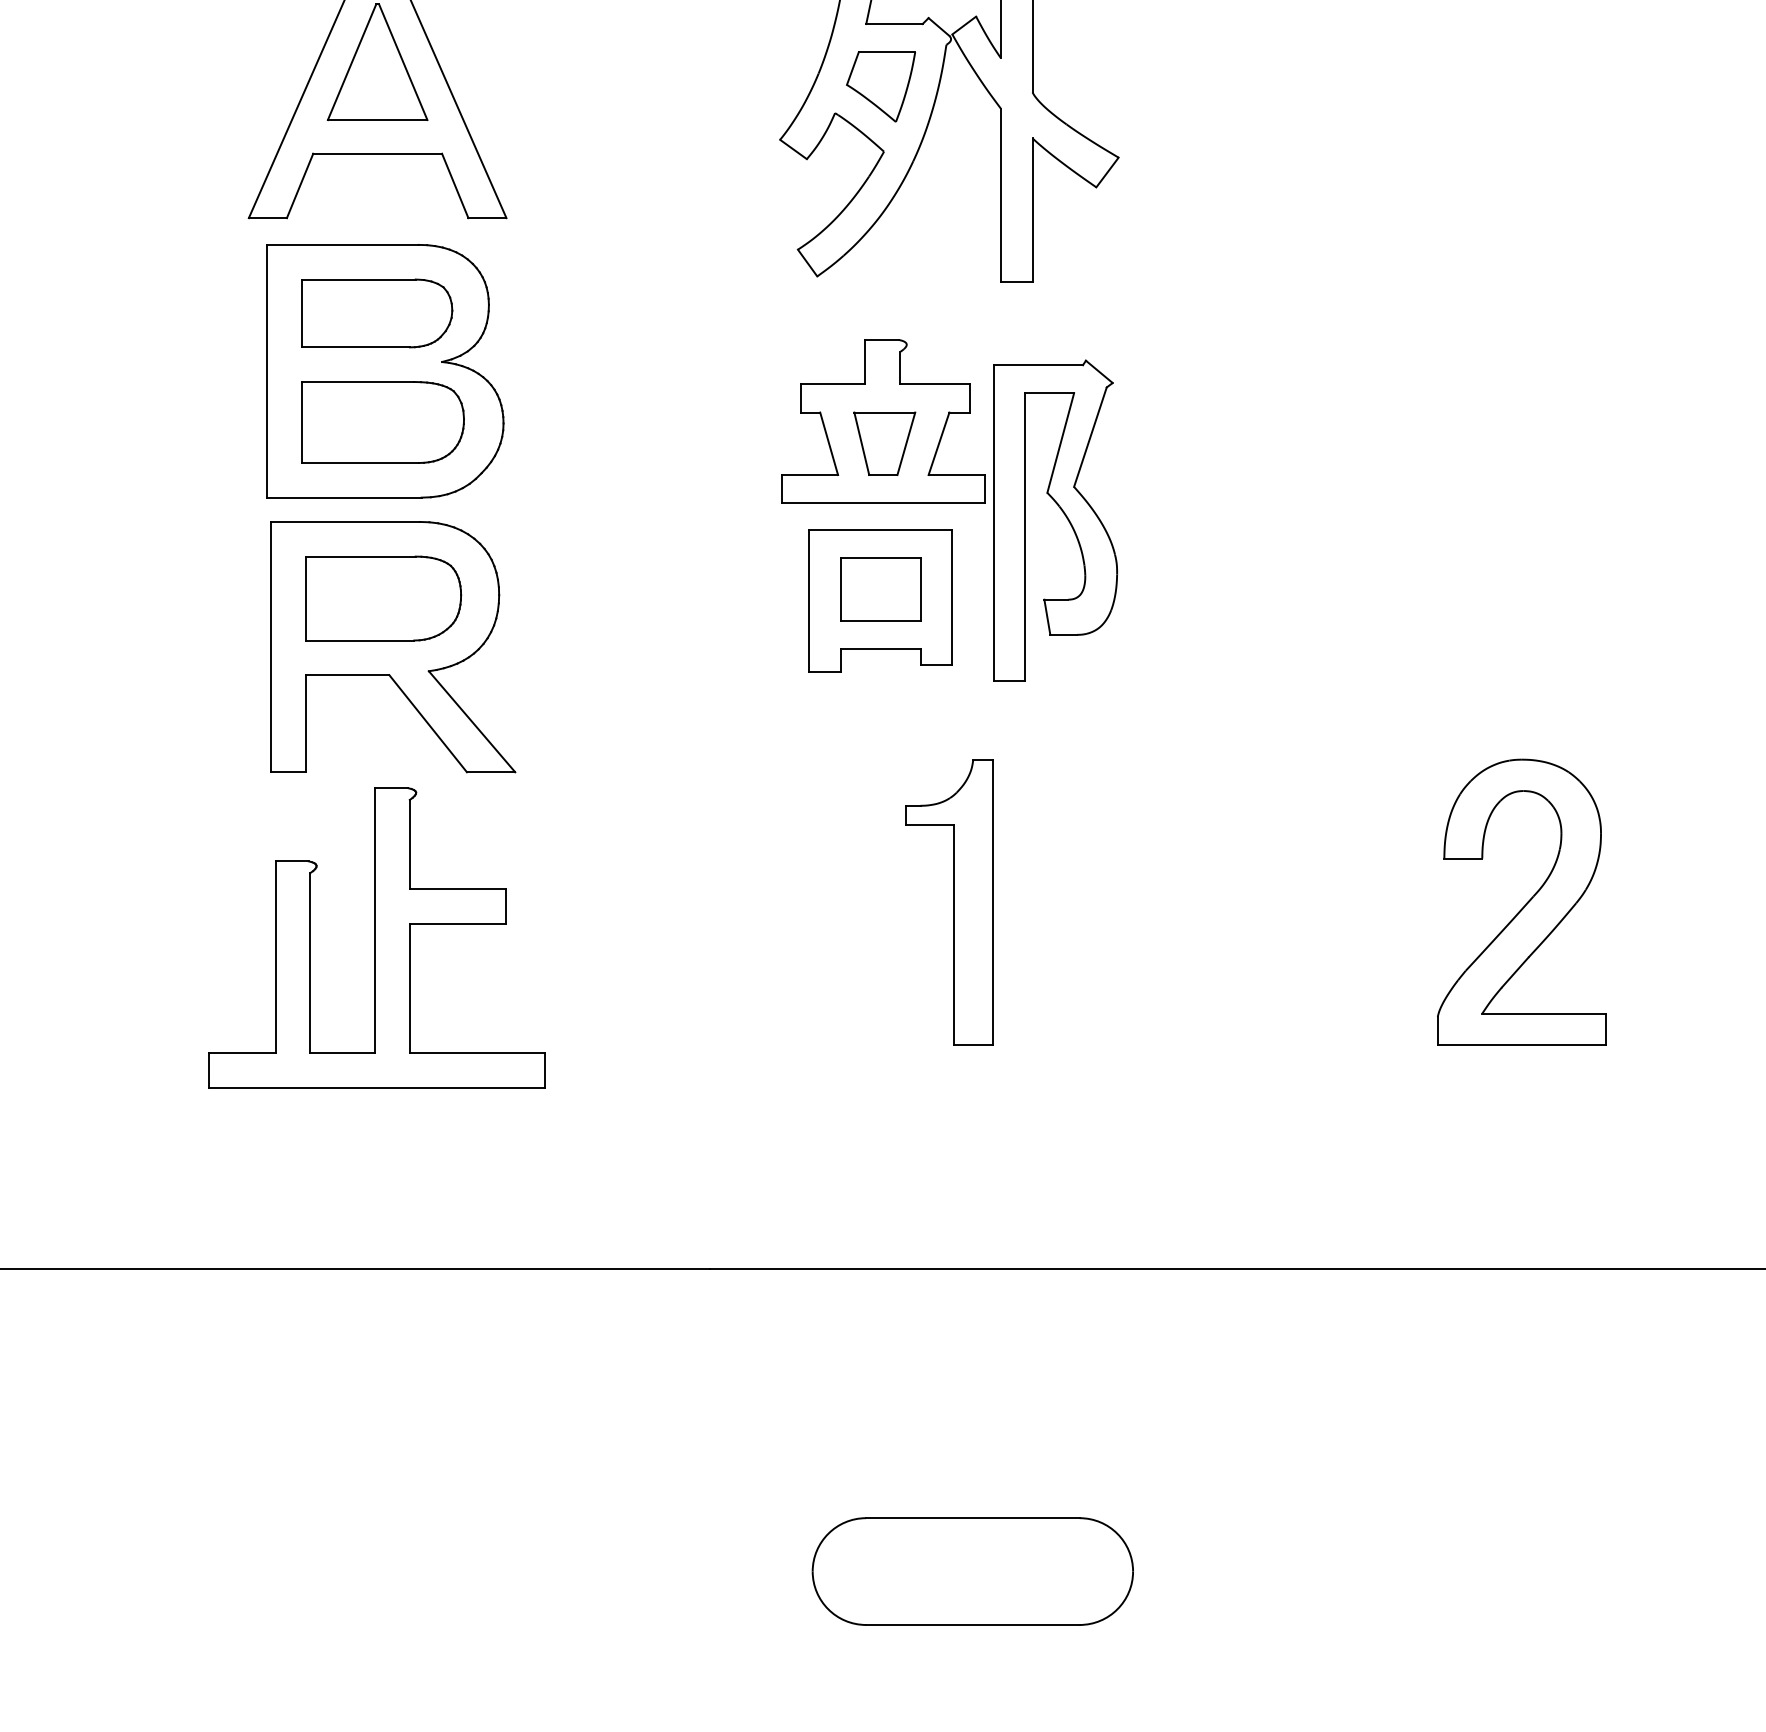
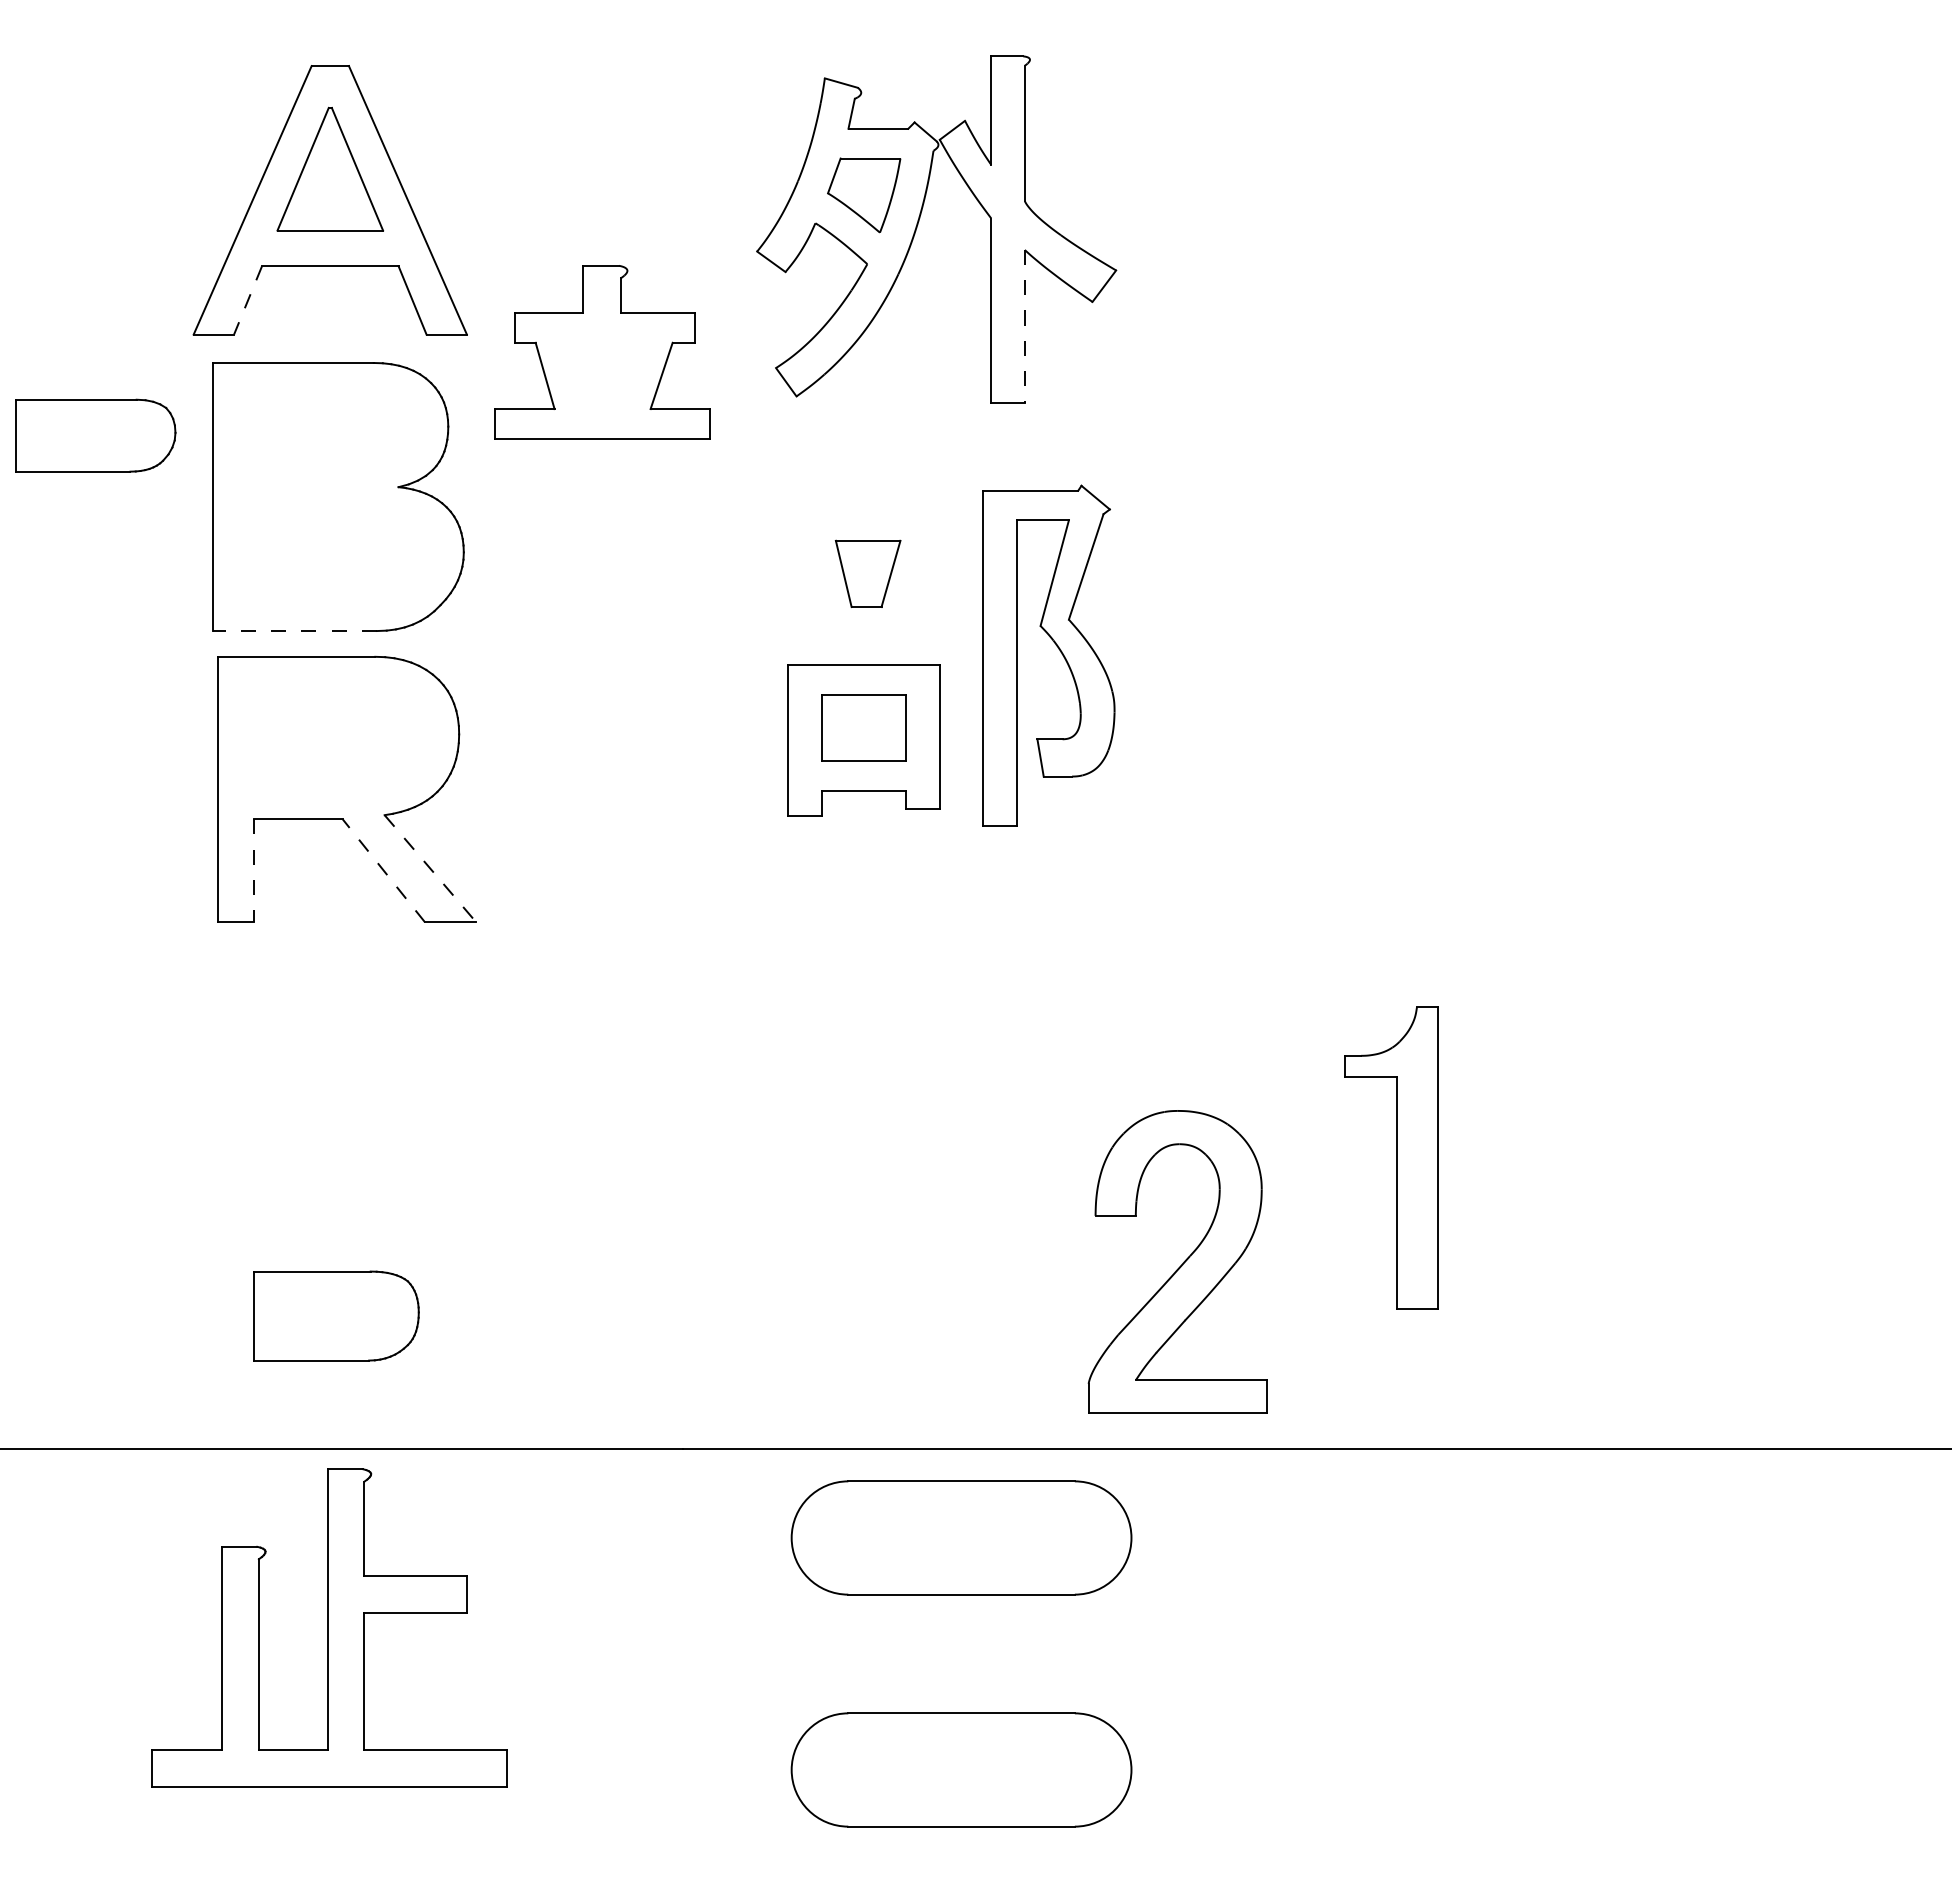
line: (300, 185) -> (248, 300), solid -> dashed
line: (1032, 210) -> (1024, 326), solid -> dashed
part: (376, 313) -> (95, 435), moved
part: (883, 421) -> (602, 352), moved
part: (382, 422) -> (335, 551), removed
line: (343, 498) -> (294, 631), solid -> dashed
part: (383, 598) -> (336, 1315), moved
line: (472, 722) -> (430, 869), solid -> dashed
line: (427, 723) -> (383, 870), solid -> dashed
line: (306, 724) -> (254, 871), solid -> dashed
part: (949, 901) -> (1391, 1157), moved
part: (1521, 901) -> (1177, 1261), moved
part: (376, 937) -> (329, 1627), moved
part: (972, 1352) -> (961, 1537), added

